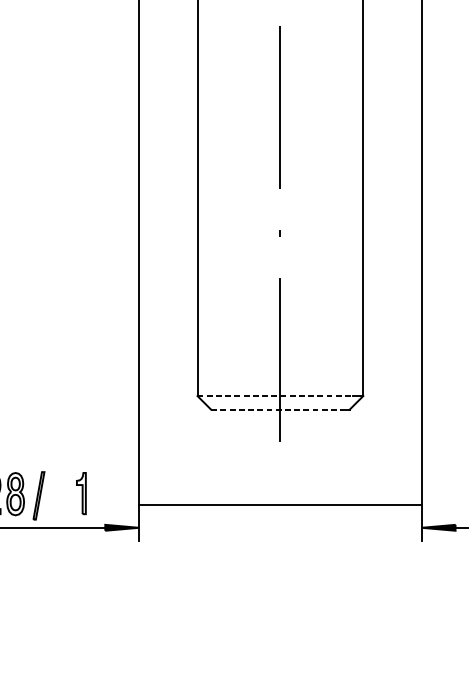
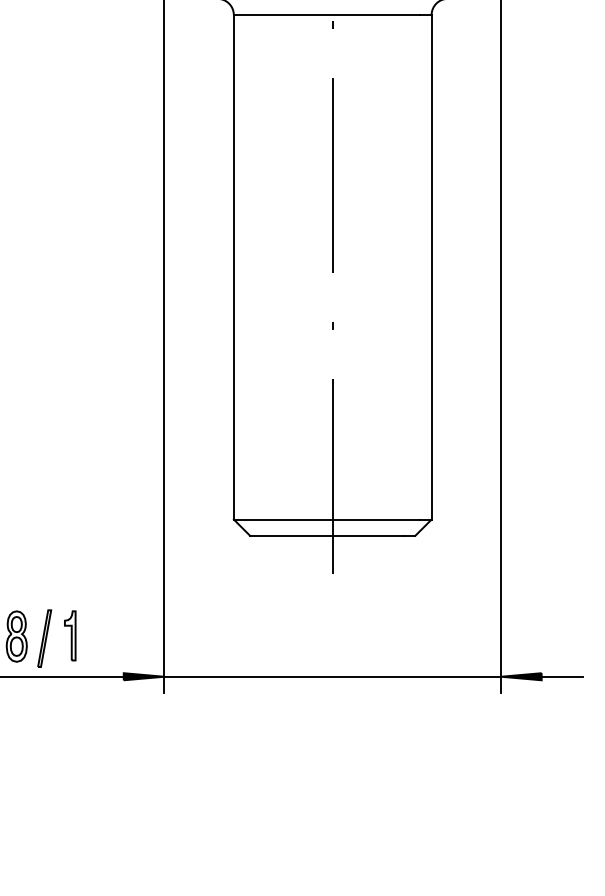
line: (275, 396) -> (326, 519), dashed -> solid
line: (276, 409) -> (327, 535), dashed -> solid
part: (81, 493) -> (70, 635), moved
line: (280, 504) -> (332, 676), moved

